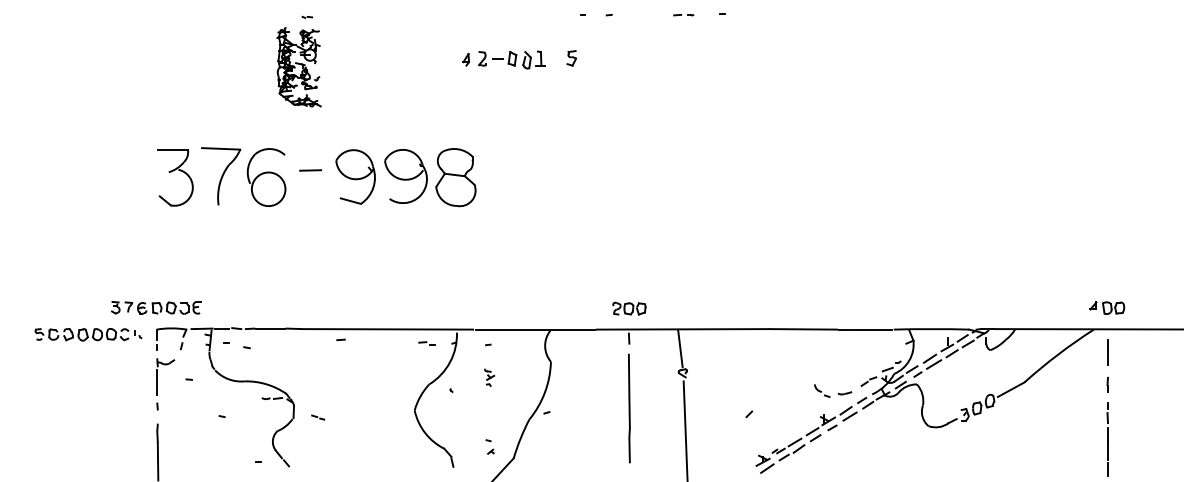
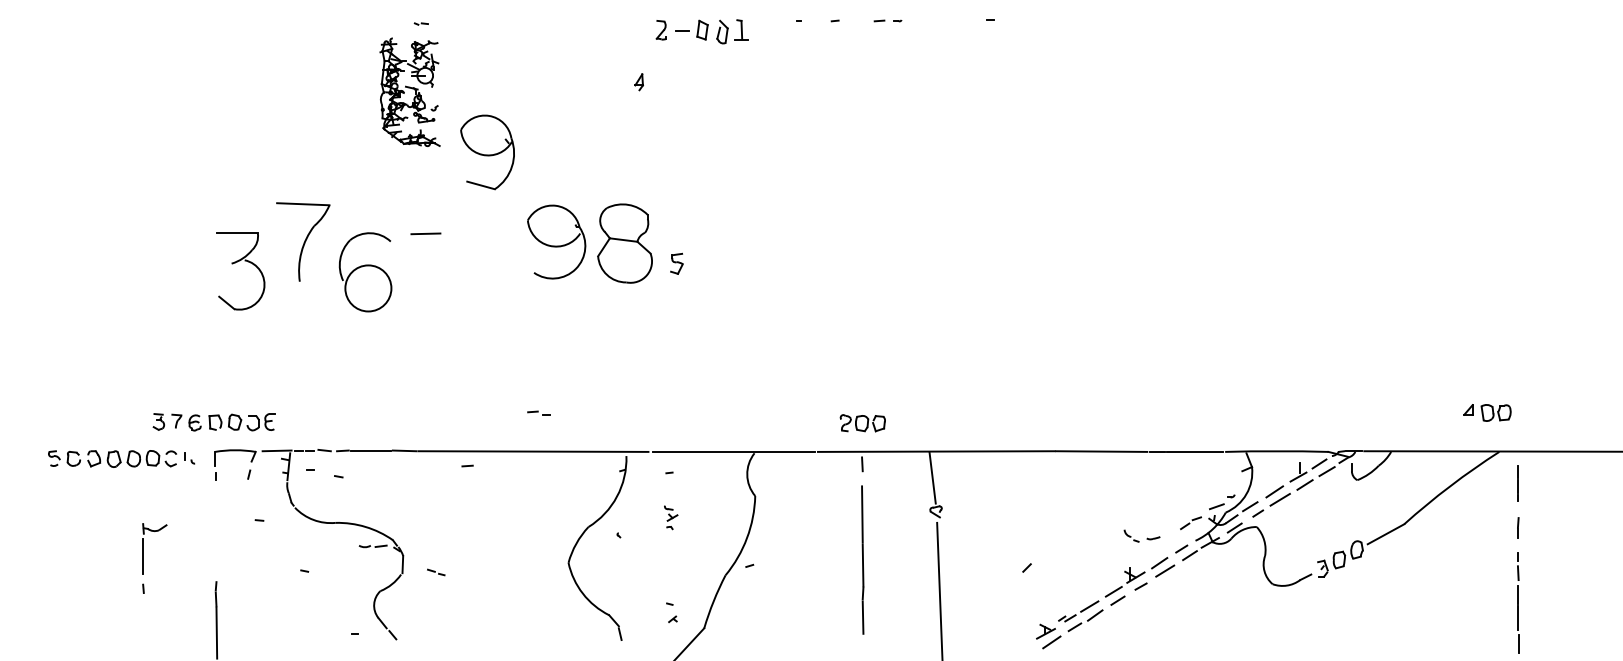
line: (682, 15) -> (886, 21), moved
part: (571, 58) -> (676, 264), moved
part: (511, 59) -> (701, 31), moved
part: (173, 171) -> (237, 262), moved
part: (355, 176) -> (487, 151), moved
part: (266, 177) -> (365, 272), moved
part: (1107, 307) -> (1487, 412), moved
part: (426, 343) -> (538, 413), moved
part: (157, 384) -> (143, 558), moved
part: (833, 390) -> (1142, 535), size x0.7

